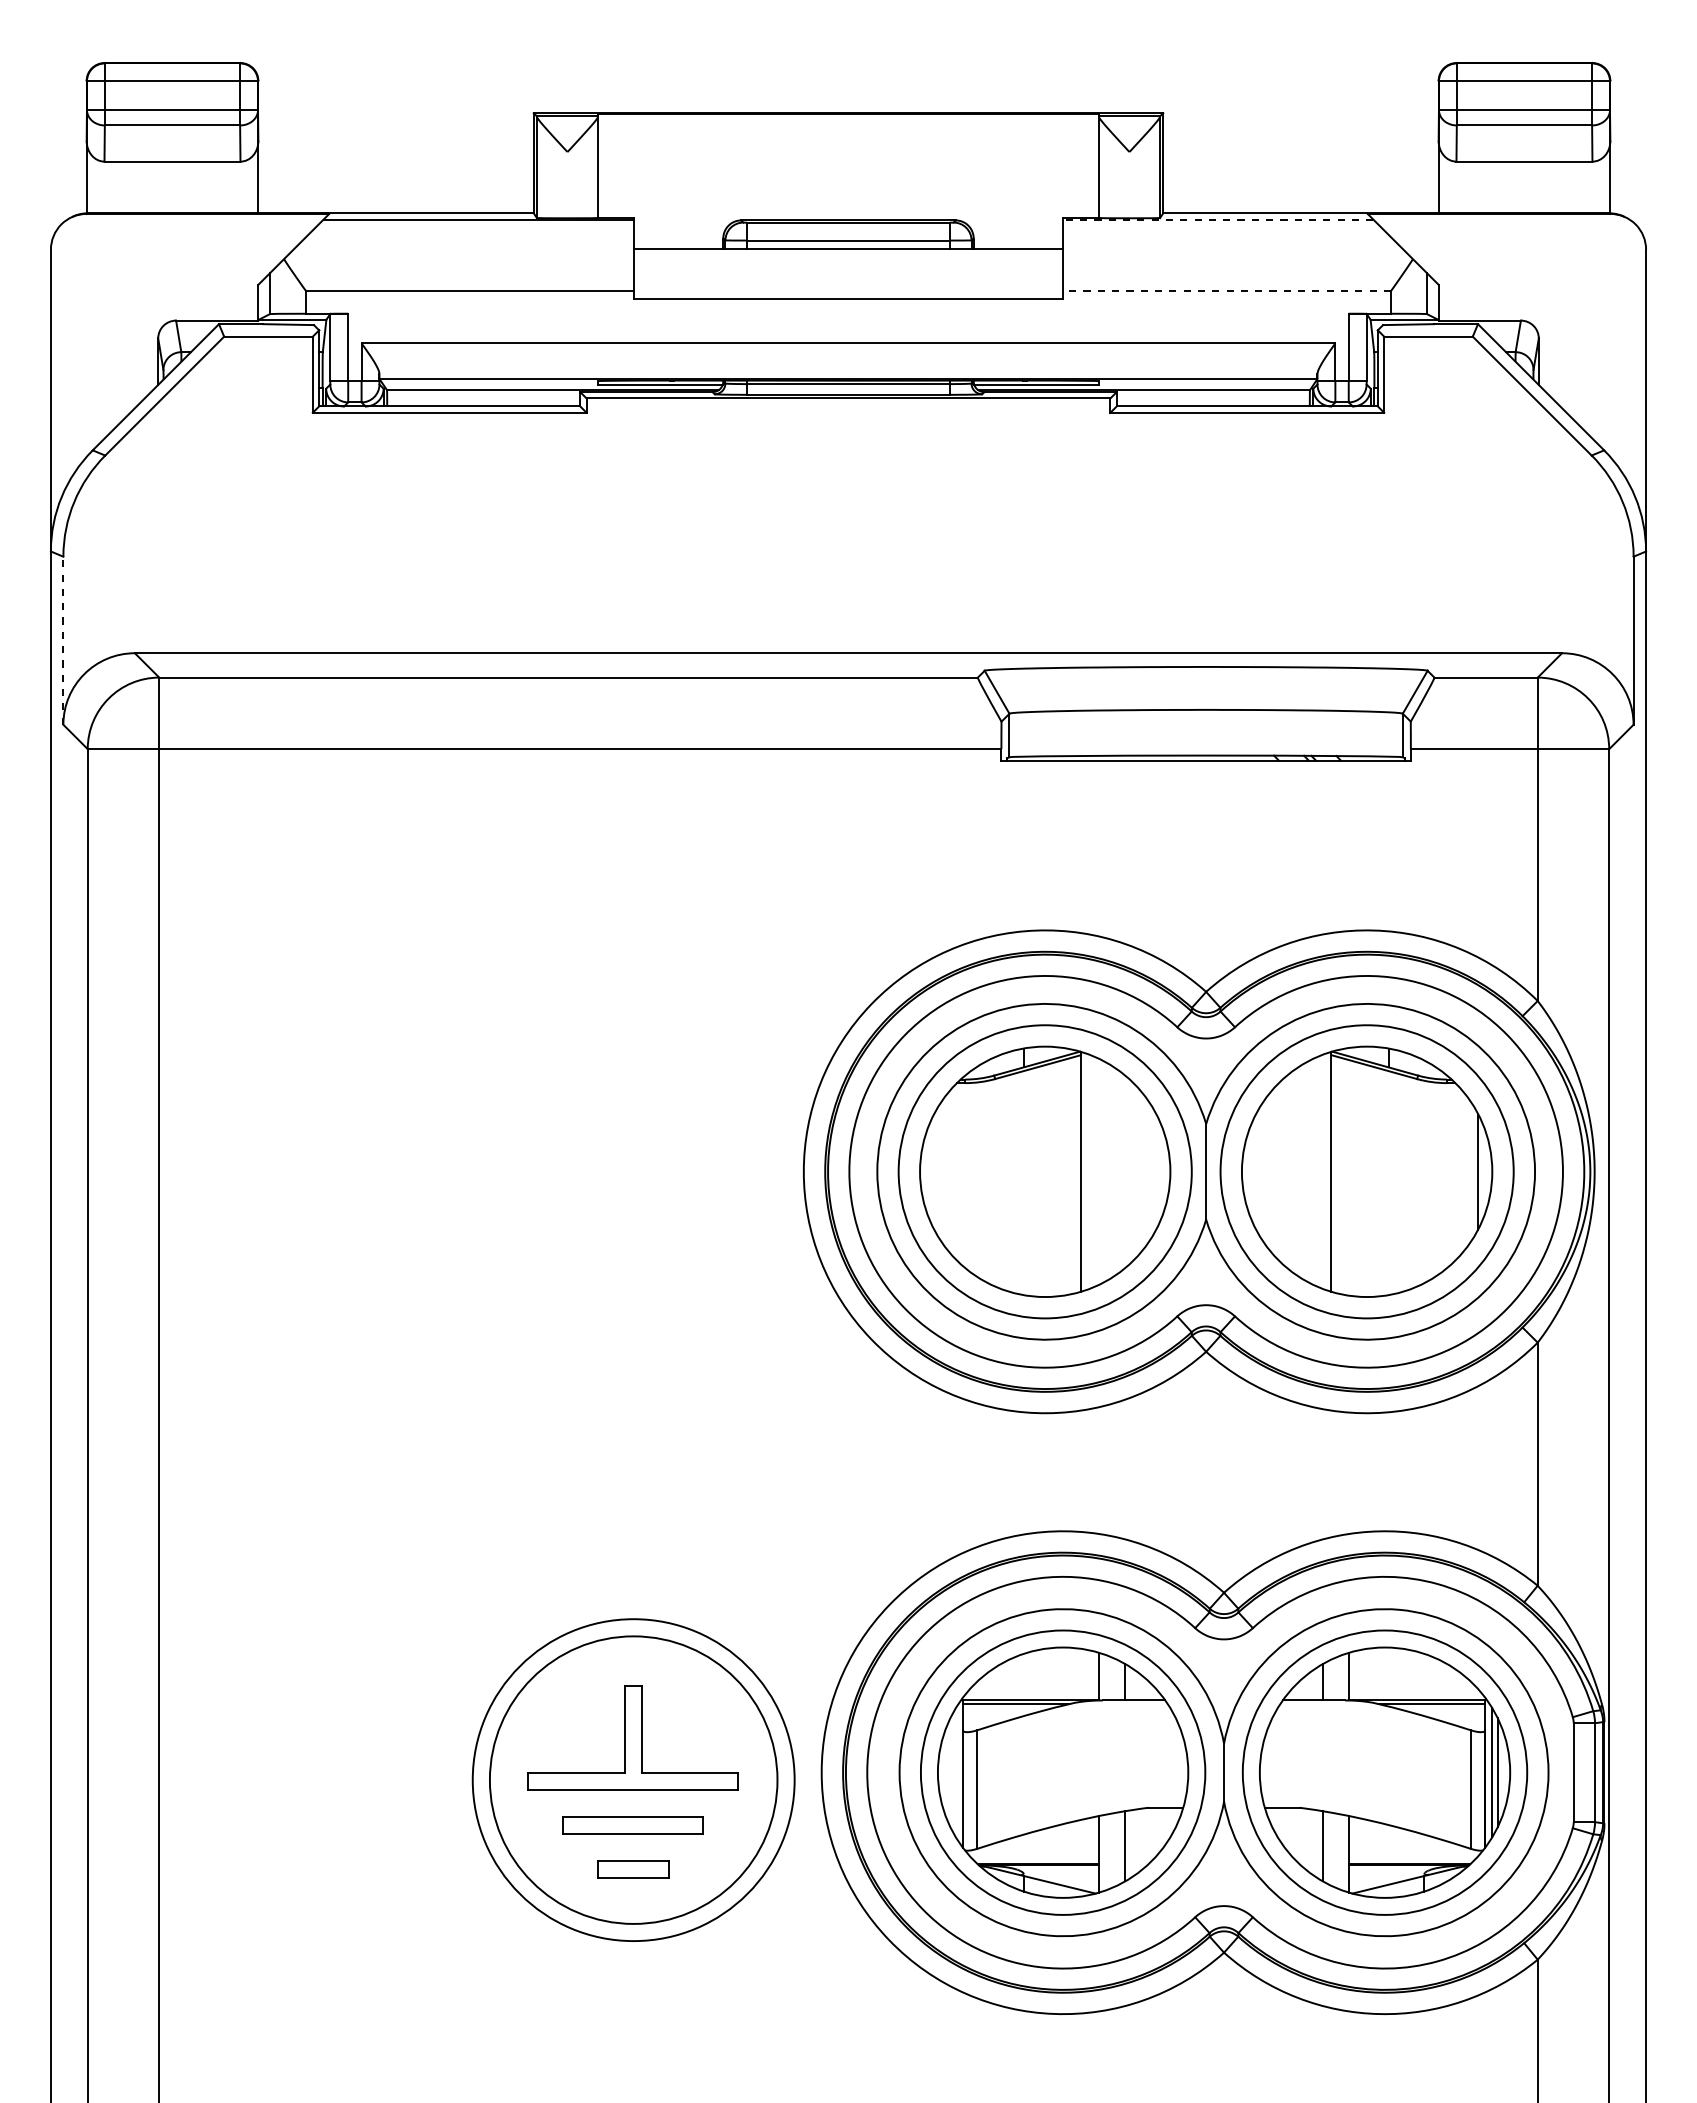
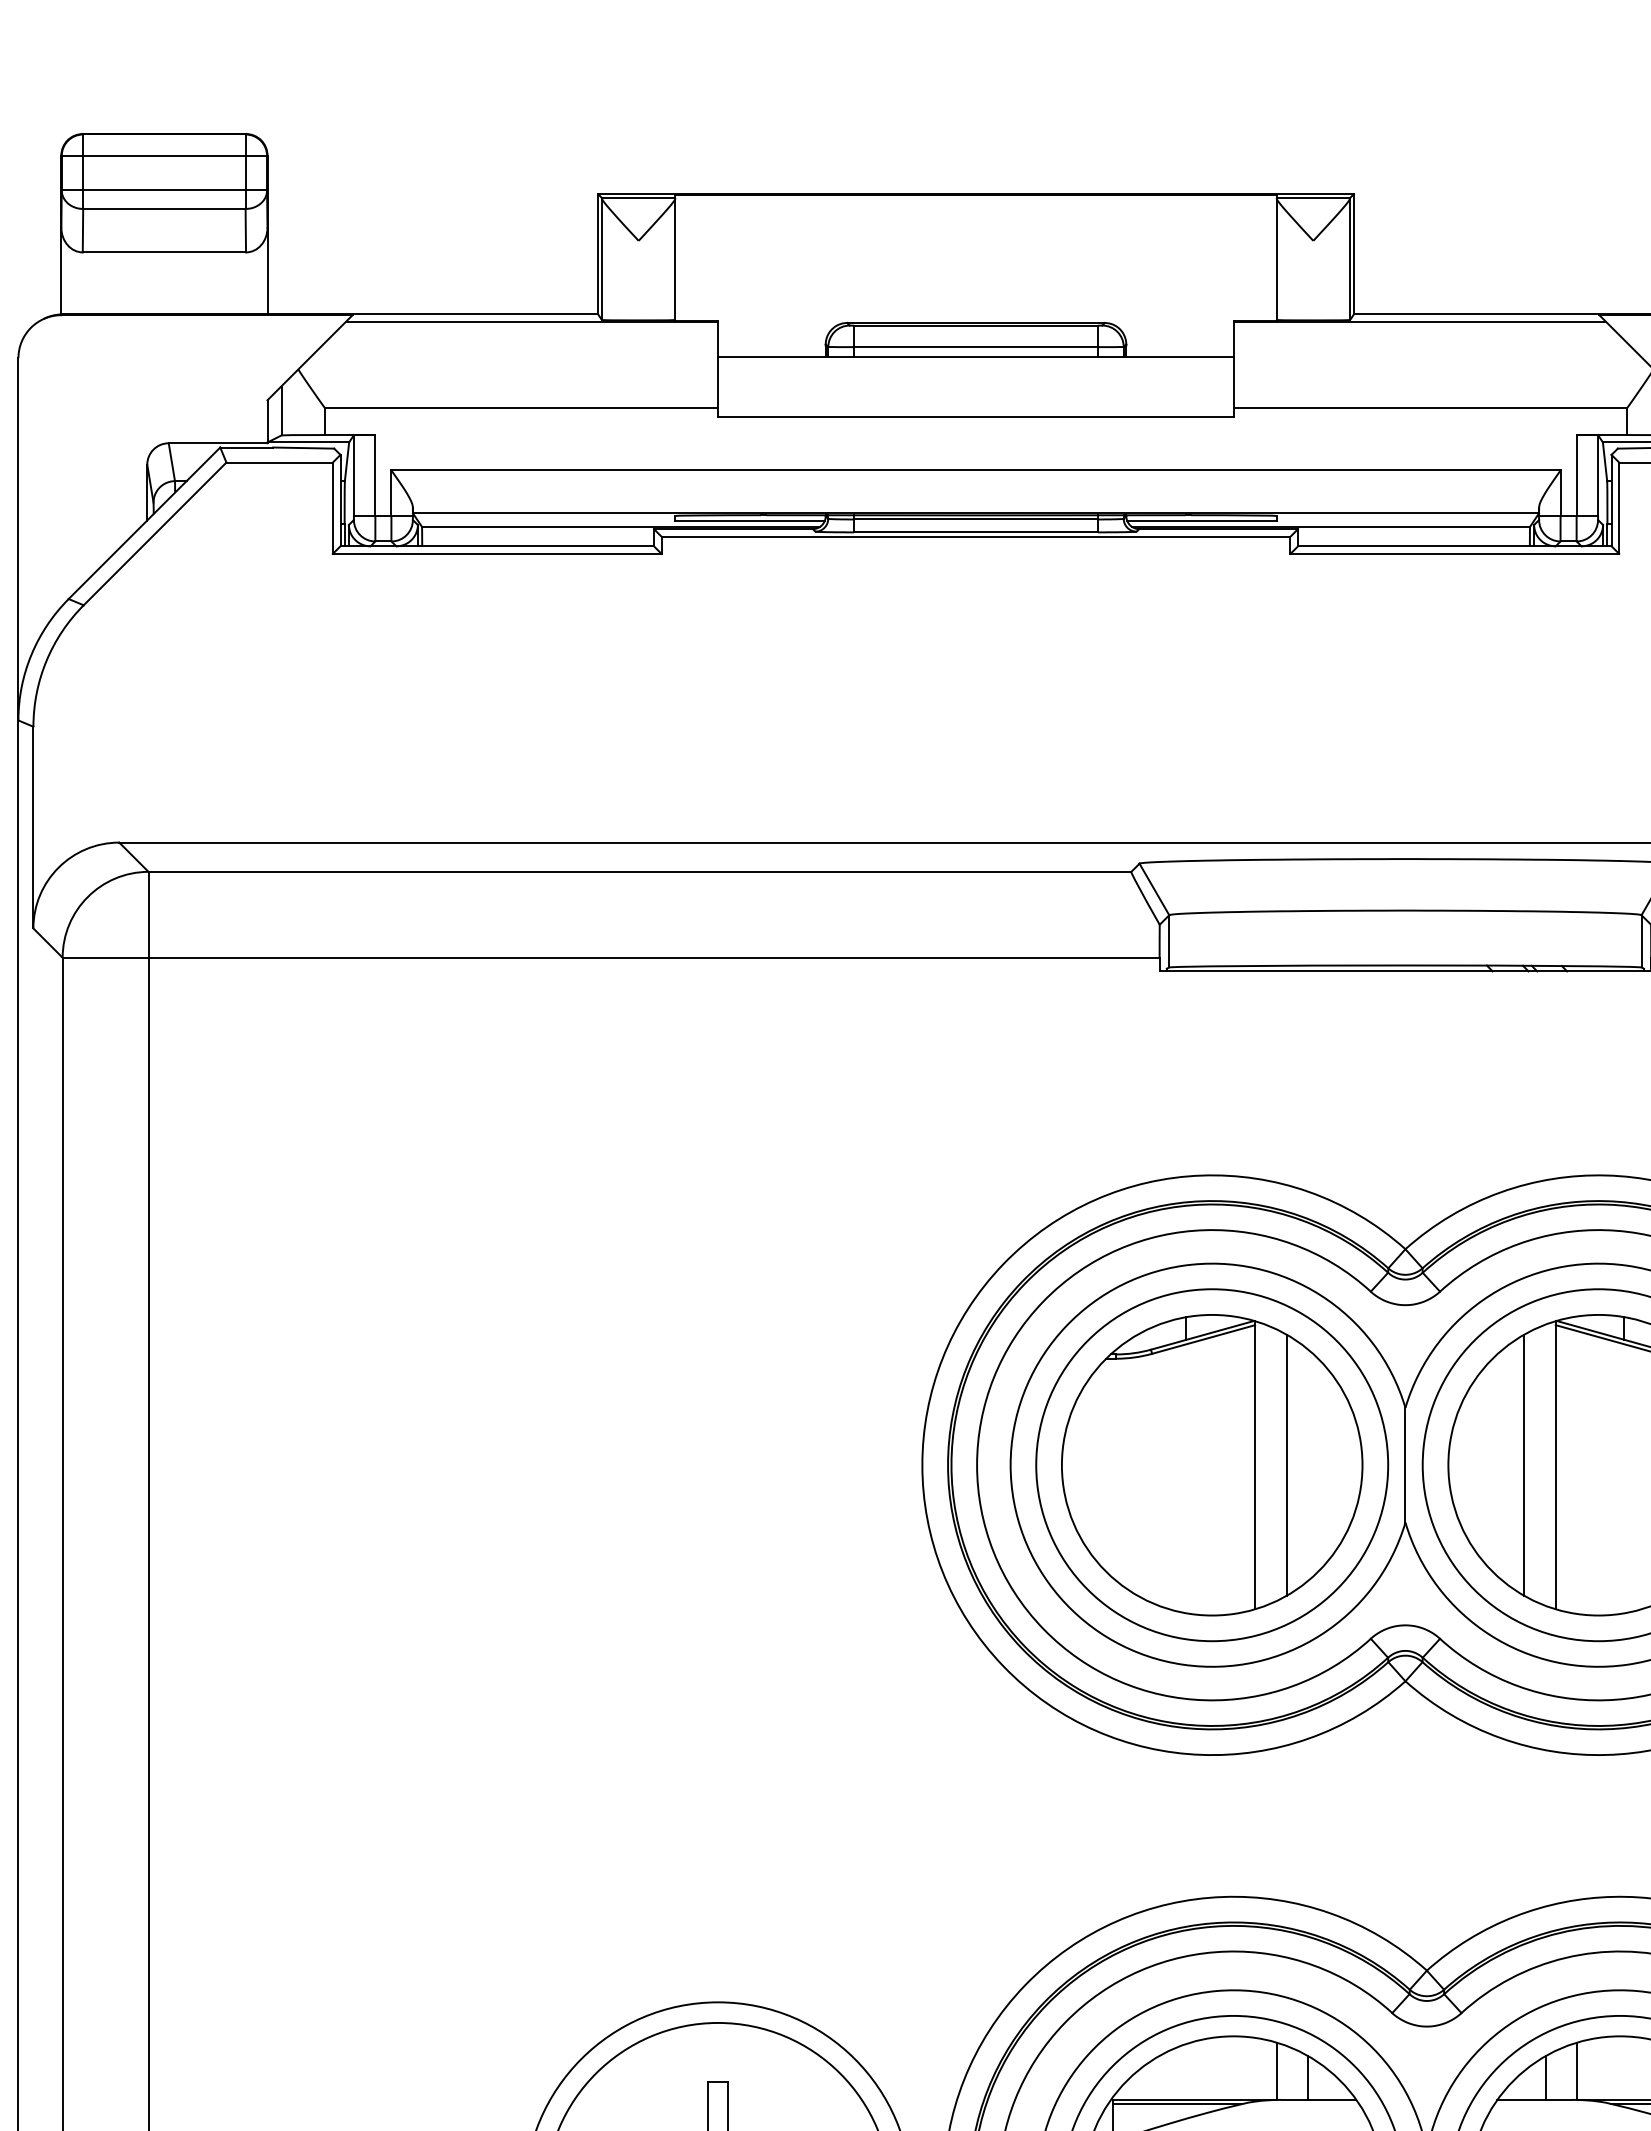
line: (1217, 219) -> (1419, 321), dashed -> solid
line: (1227, 291) -> (1431, 408), dashed -> solid
line: (63, 640) -> (33, 827), dashed -> solid
line: (1107, 1171) -> (1286, 1464), added
line: (1305, 1171) -> (1524, 1464), added

